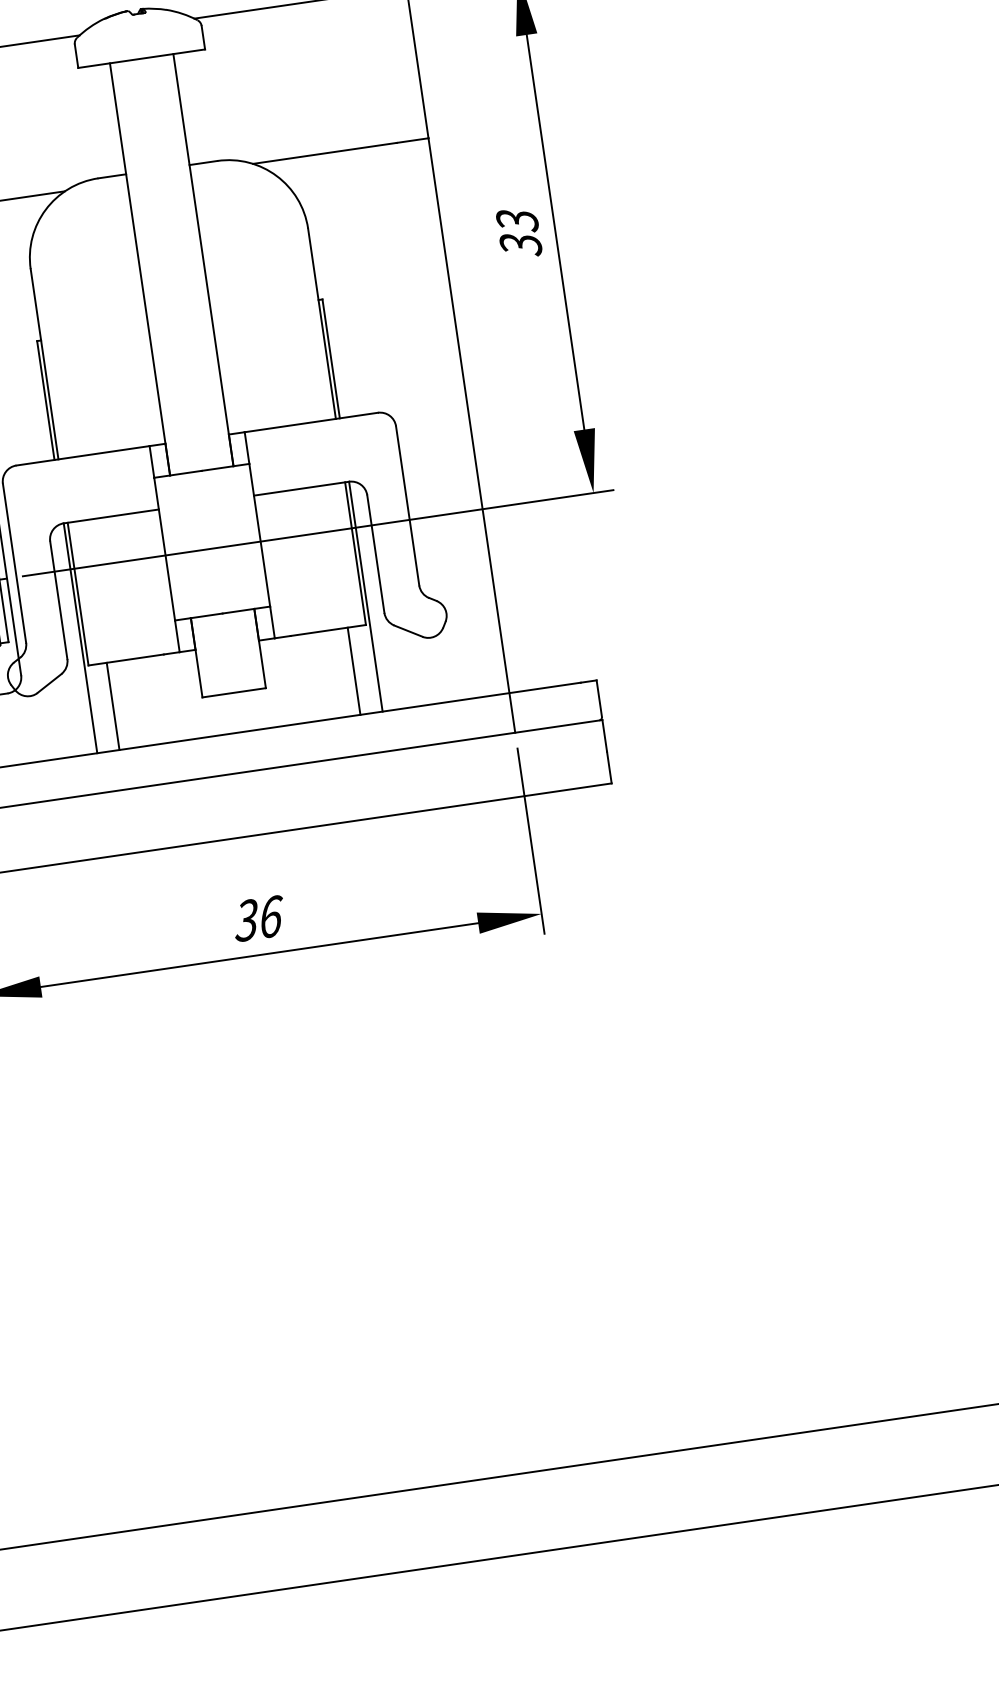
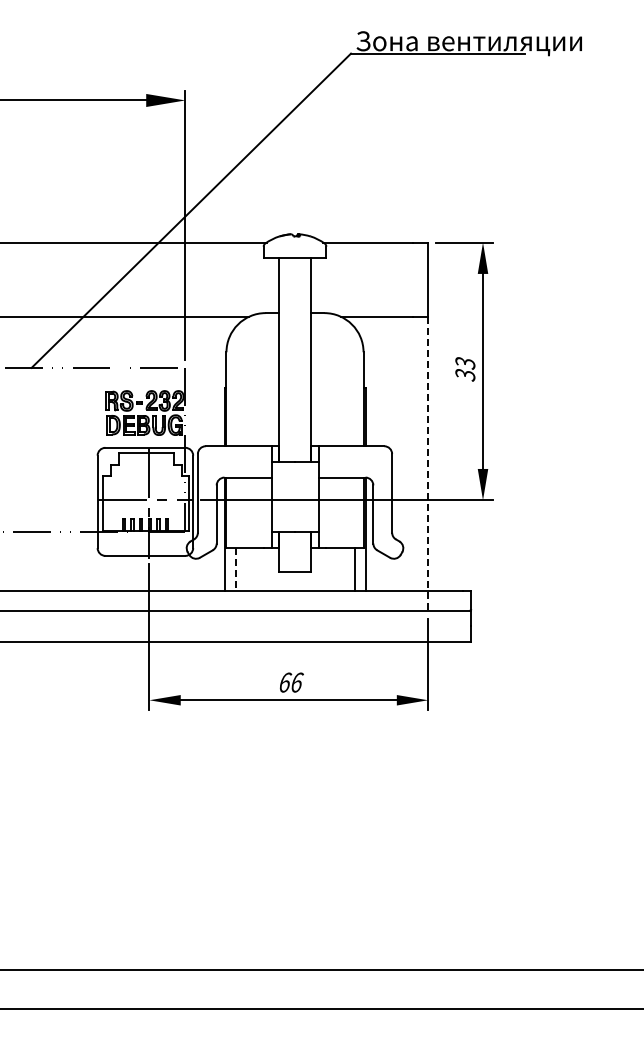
line: (472, 434) -> (428, 463), solid -> dashed
line: (113, 706) -> (235, 569), solid -> dashed
text: (247, 920) -> (285, 682), 36 -> 66

